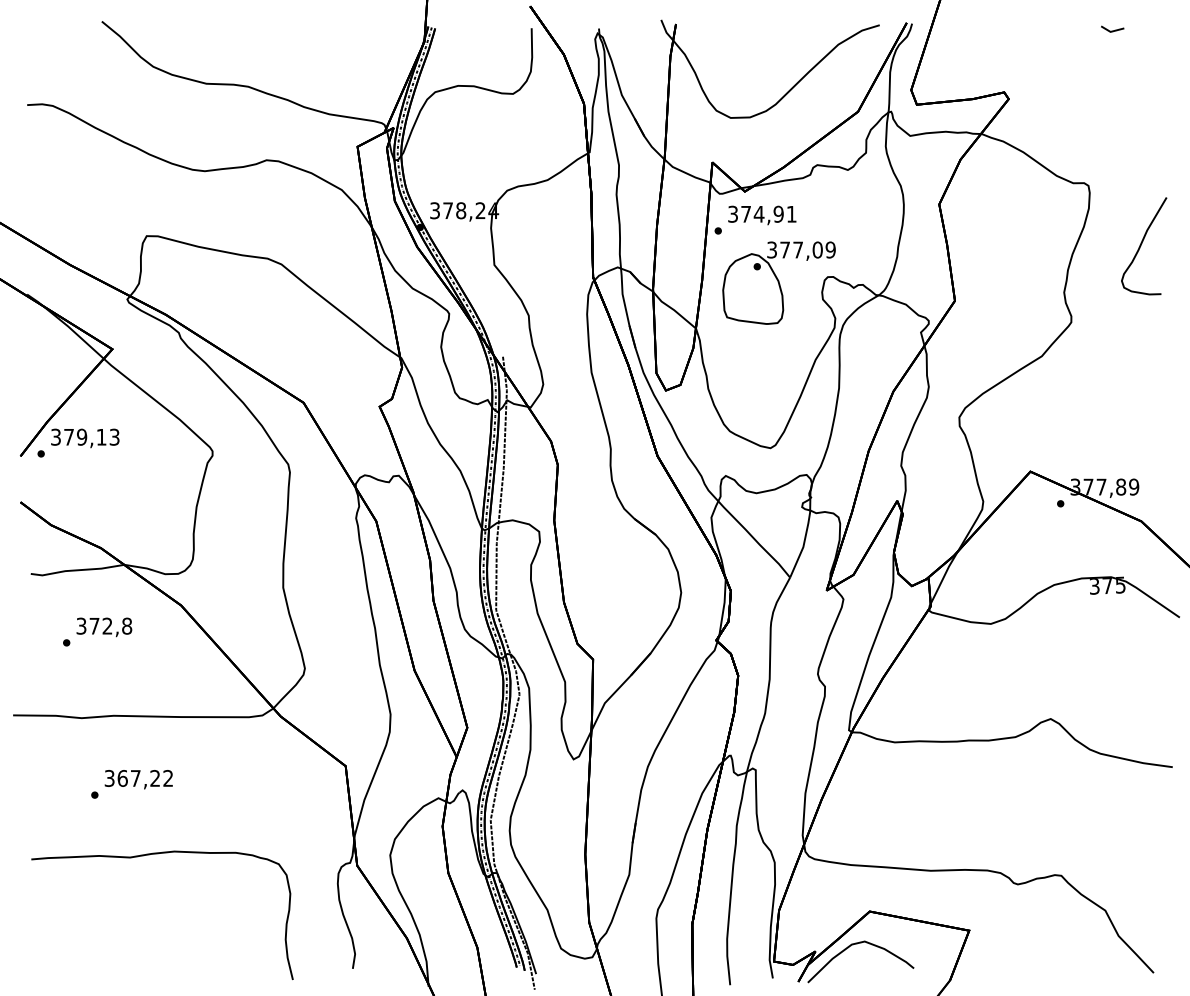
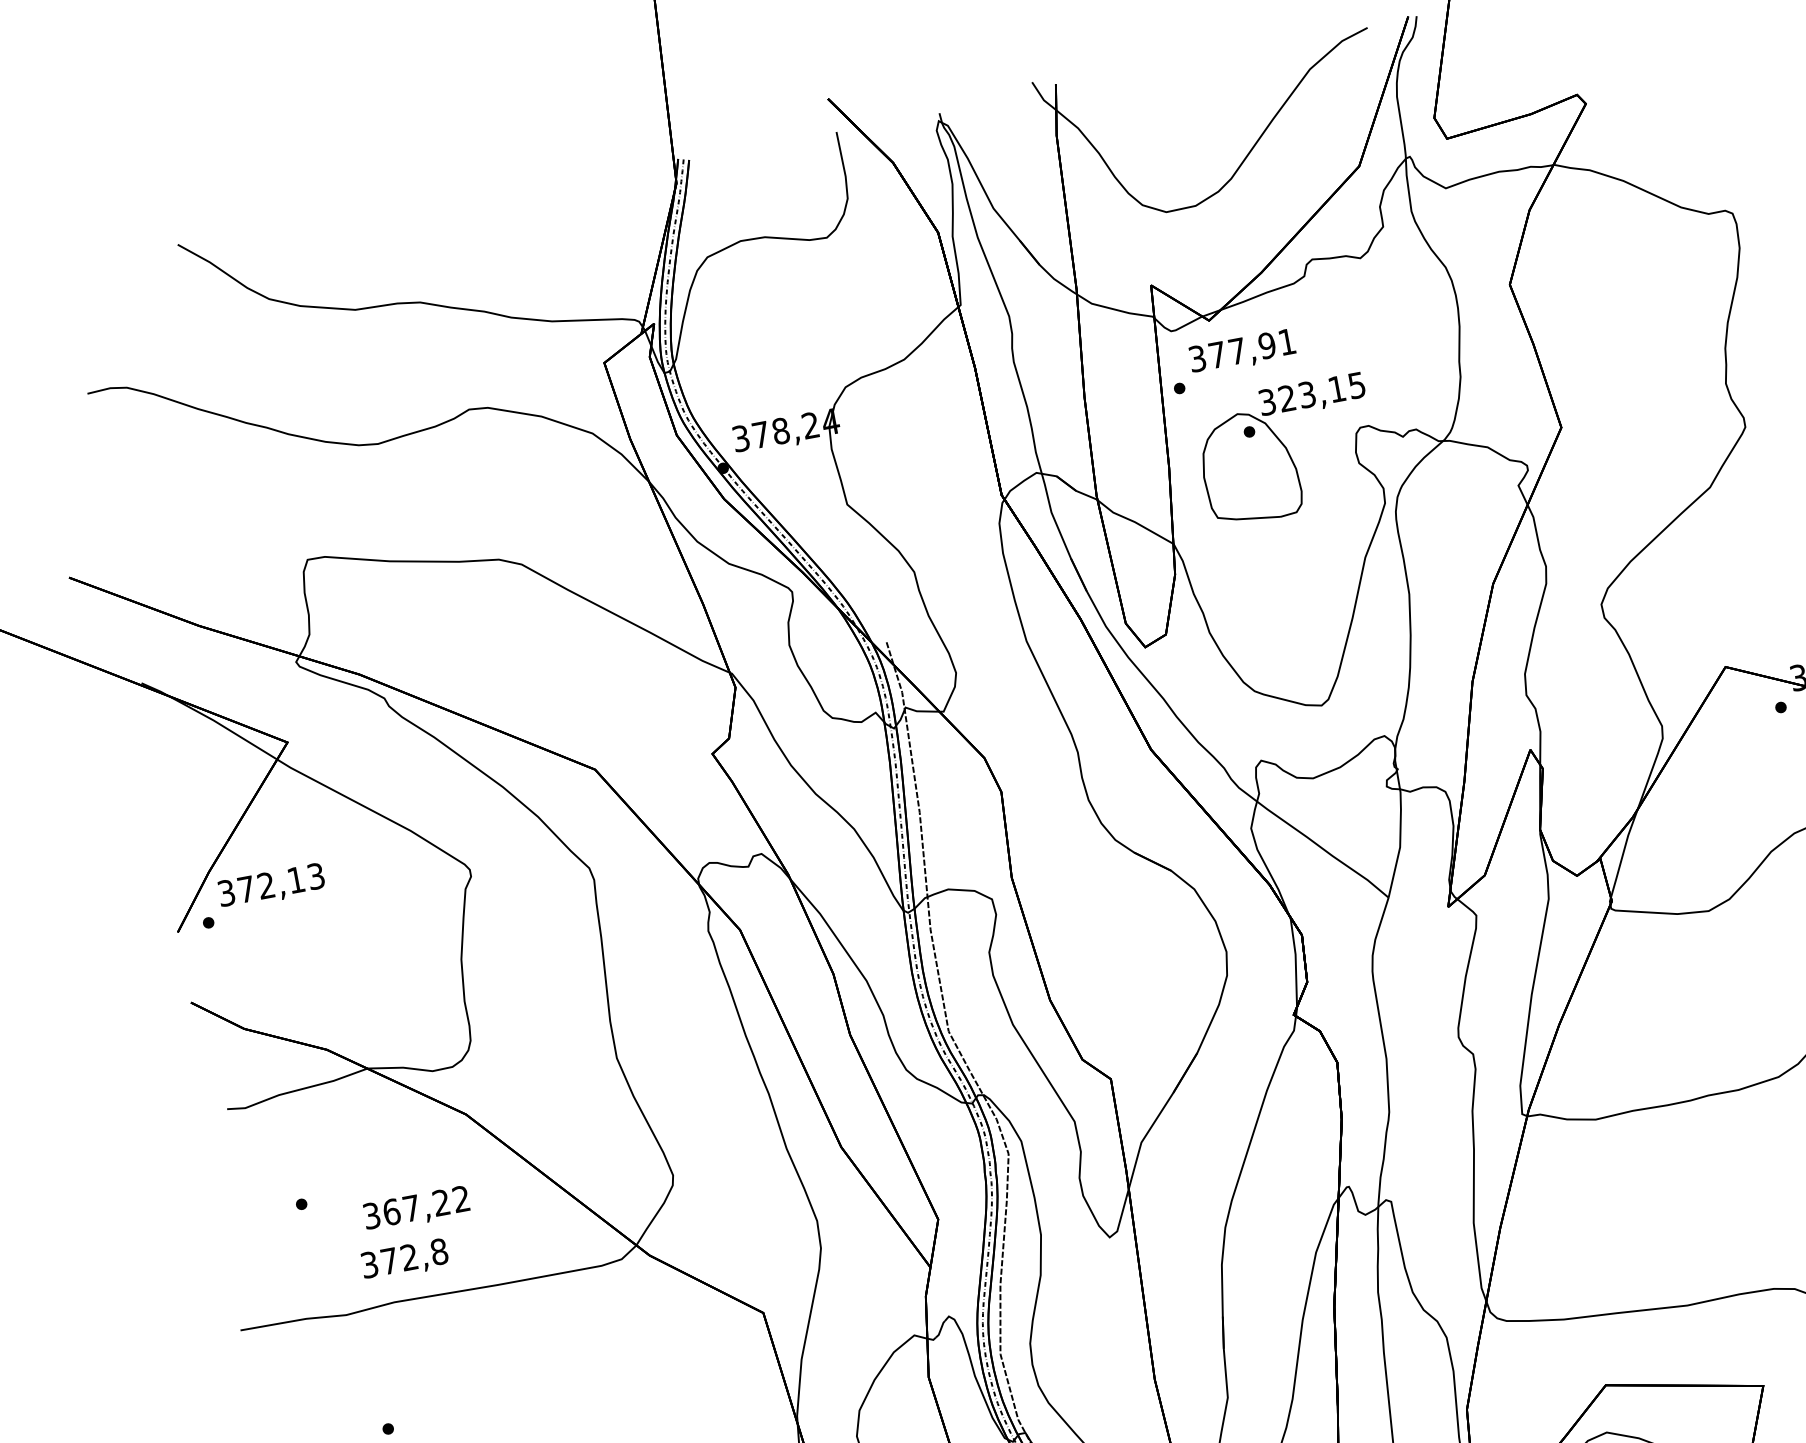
text: (758, 214) -> (1236, 351), 374,91 -> 377,91
text: (807, 249) -> (1321, 391), 377,09 -> 323,15
text: (82, 436) -> (266, 884), 379,13 -> 372,13
text: (104, 627) -> (405, 1260), moved
text: (138, 779) -> (416, 1209), moved

